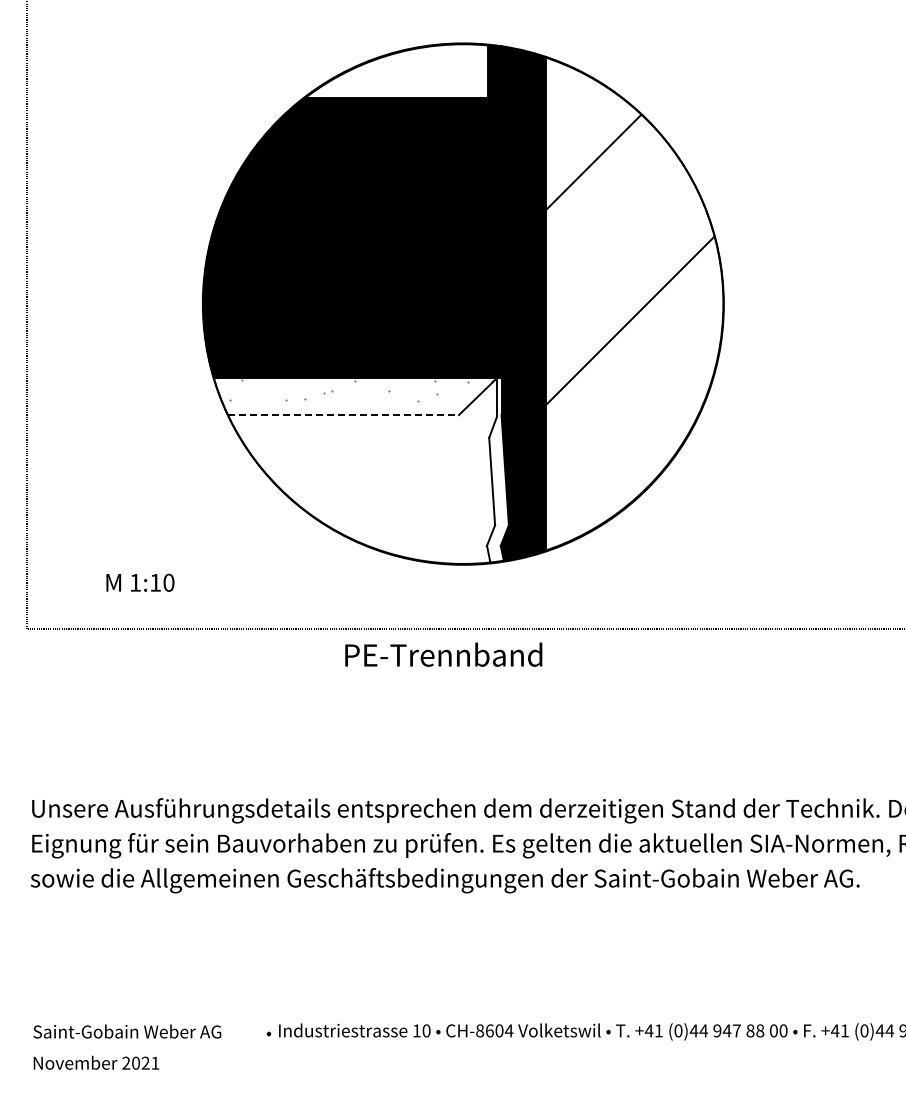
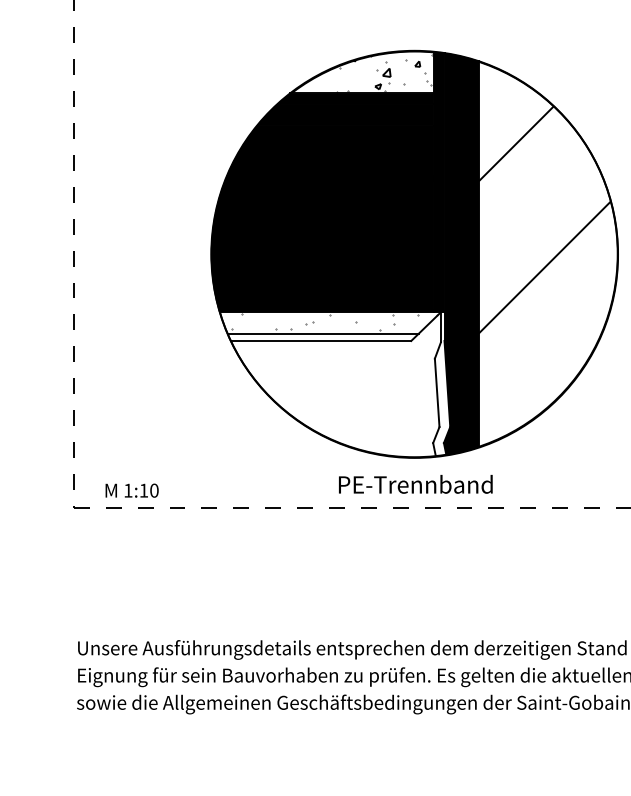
hatch: (424, 72) -> (384, 73), added
line: (345, 405) -> (322, 333), added
line: (343, 415) -> (321, 341), dashed -> solid
text: (140, 582) -> (132, 490), moved
text: (443, 654) -> (415, 484), moved

